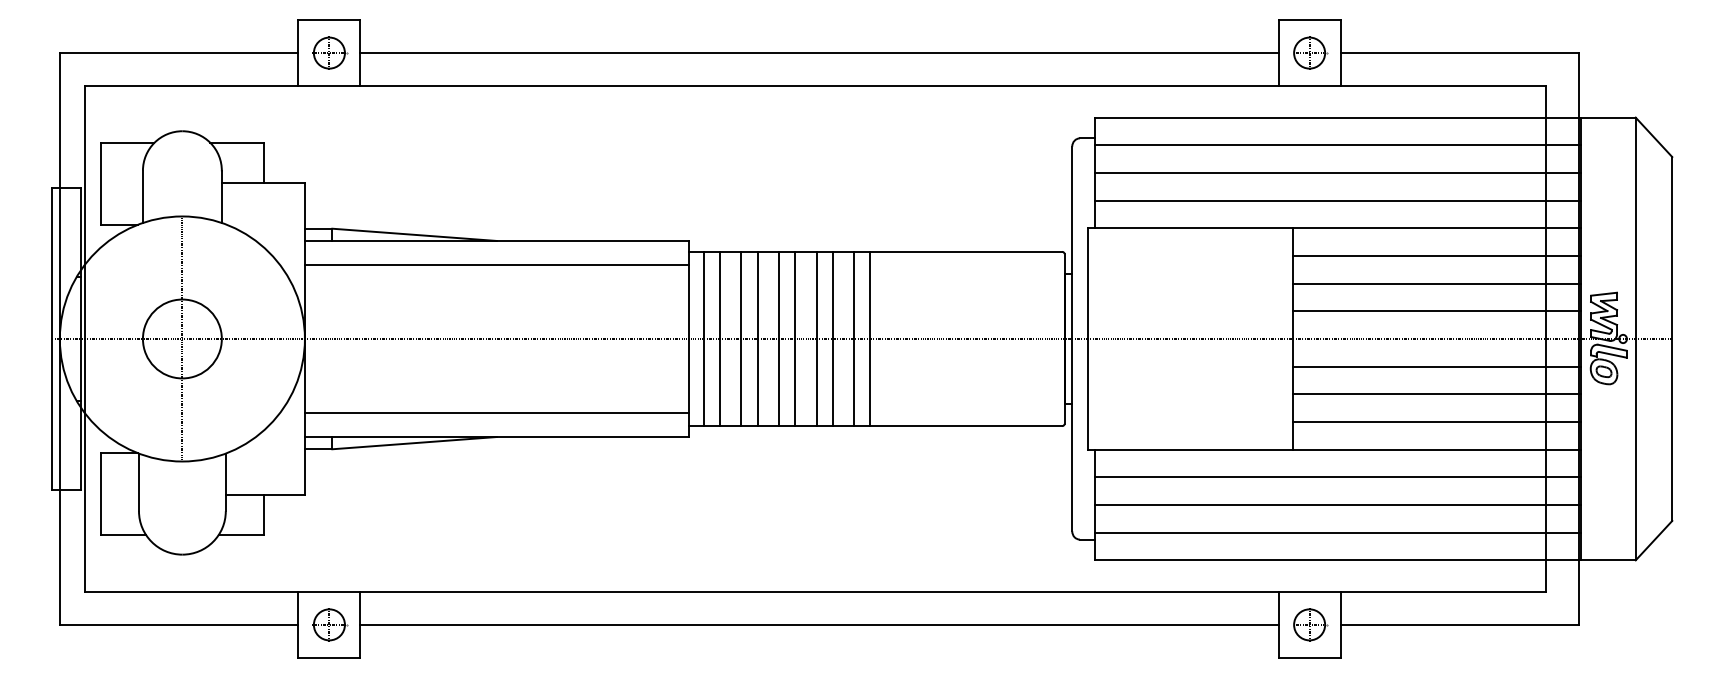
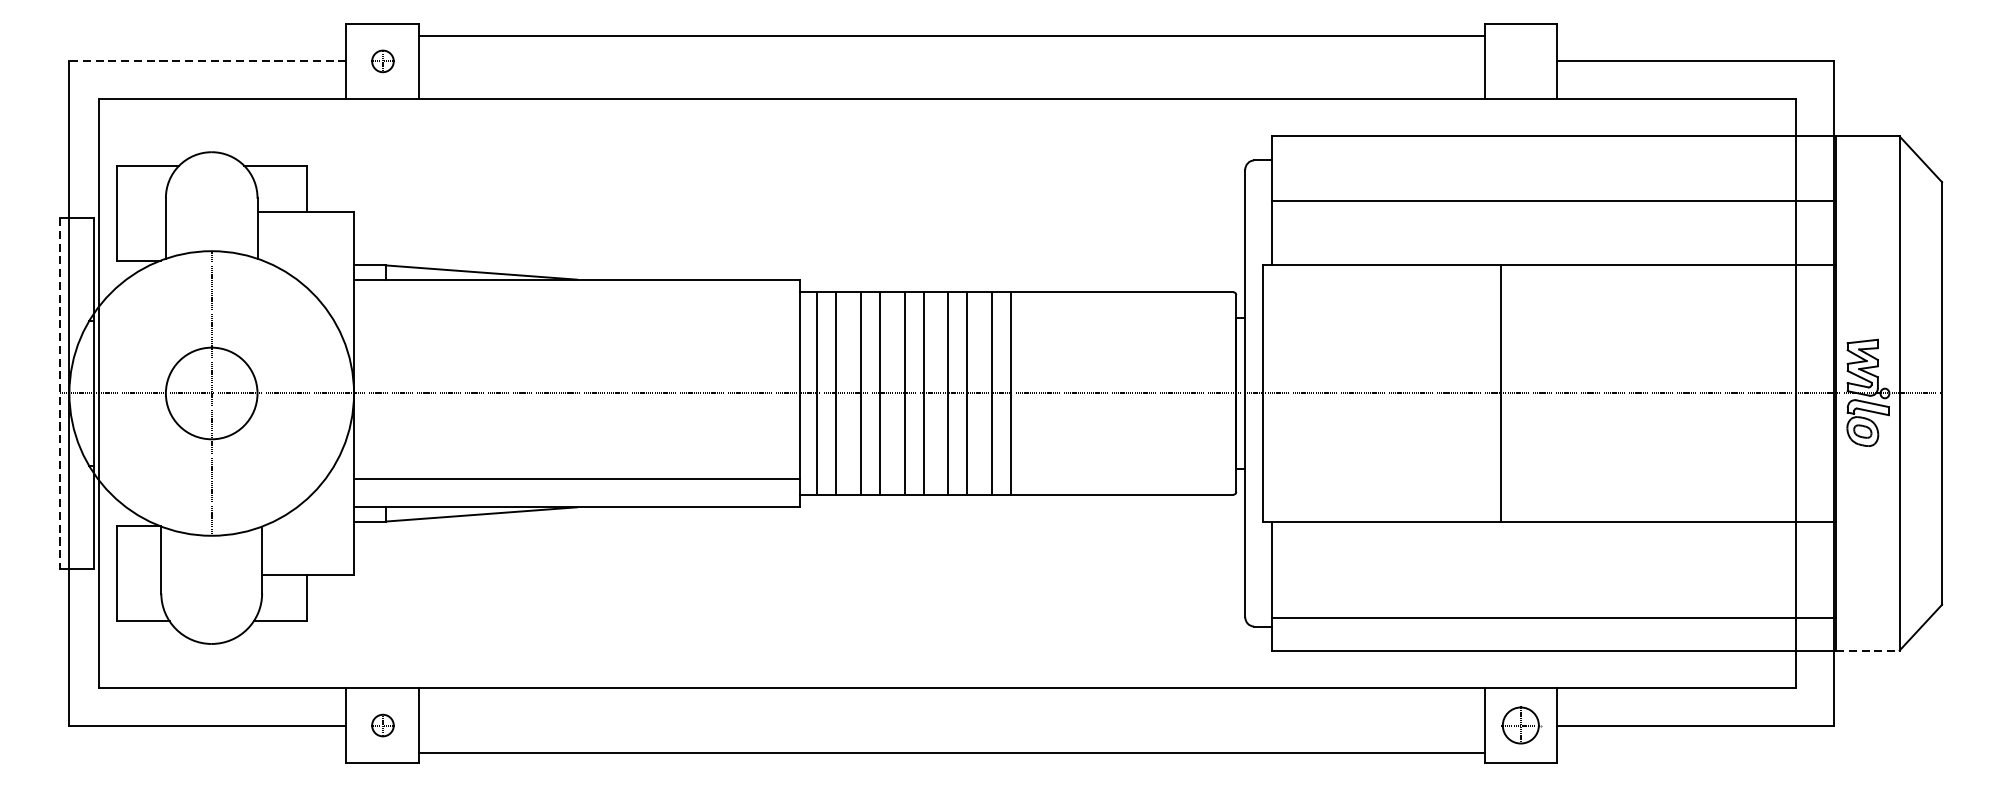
part: (330, 52) -> (383, 60), size x0.6
part: (1310, 52) -> (1521, 60), removed
line: (178, 53) -> (207, 61), solid -> dashed
line: (819, 53) -> (951, 36), moved
line: (1337, 145) -> (1553, 168), removed
line: (1337, 200) -> (1553, 232), removed
line: (1436, 255) -> (1668, 296), removed
line: (496, 265) -> (576, 308), removed
line: (1436, 283) -> (1668, 329), removed
line: (1436, 311) -> (1668, 361), removed
line: (51, 339) -> (59, 394), solid -> dashed
line: (1436, 366) -> (1668, 425), removed
line: (1436, 394) -> (1668, 457), removed
line: (1436, 422) -> (1668, 490), removed
line: (1337, 477) -> (1553, 554), removed
line: (1337, 505) -> (1553, 586), removed
line: (1608, 560) -> (1867, 650), solid -> dashed
part: (330, 624) -> (383, 725), size x0.6
line: (819, 624) -> (951, 752), moved

